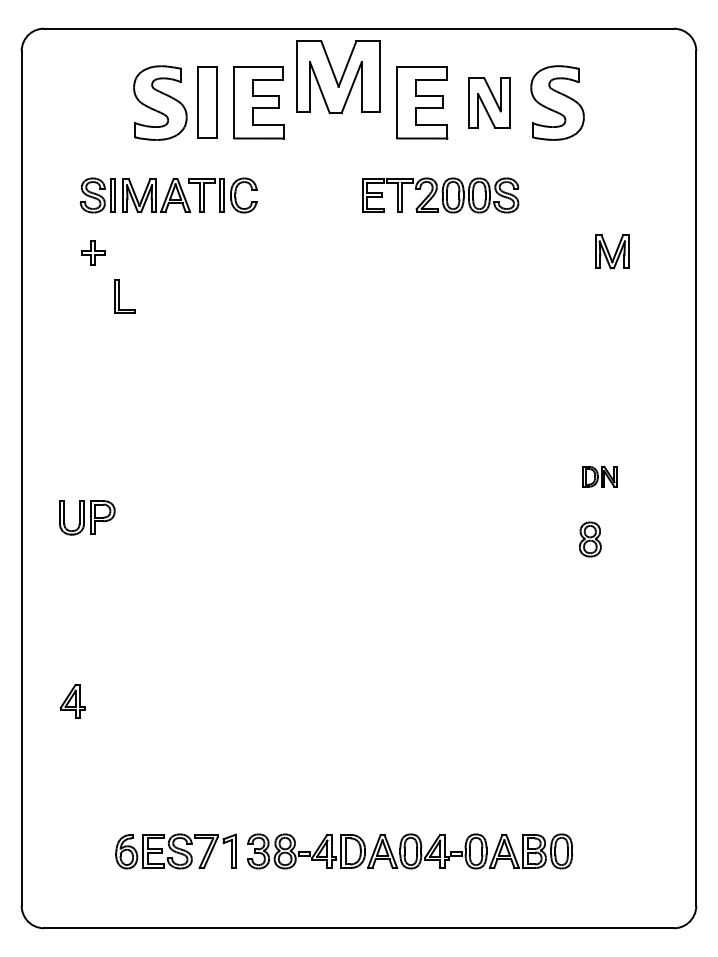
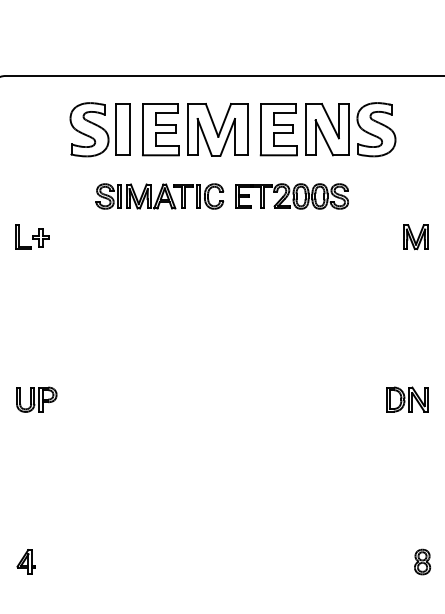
part: (338, 77) -> (218, 130), moved
part: (489, 102) -> (327, 129), size x1.43
part: (168, 195) -> (159, 196), moved
part: (124, 296) -> (23, 236), moved
part: (599, 476) -> (406, 399), size x1.67
part: (87, 517) -> (36, 399), moved
part: (590, 539) -> (422, 562), moved

